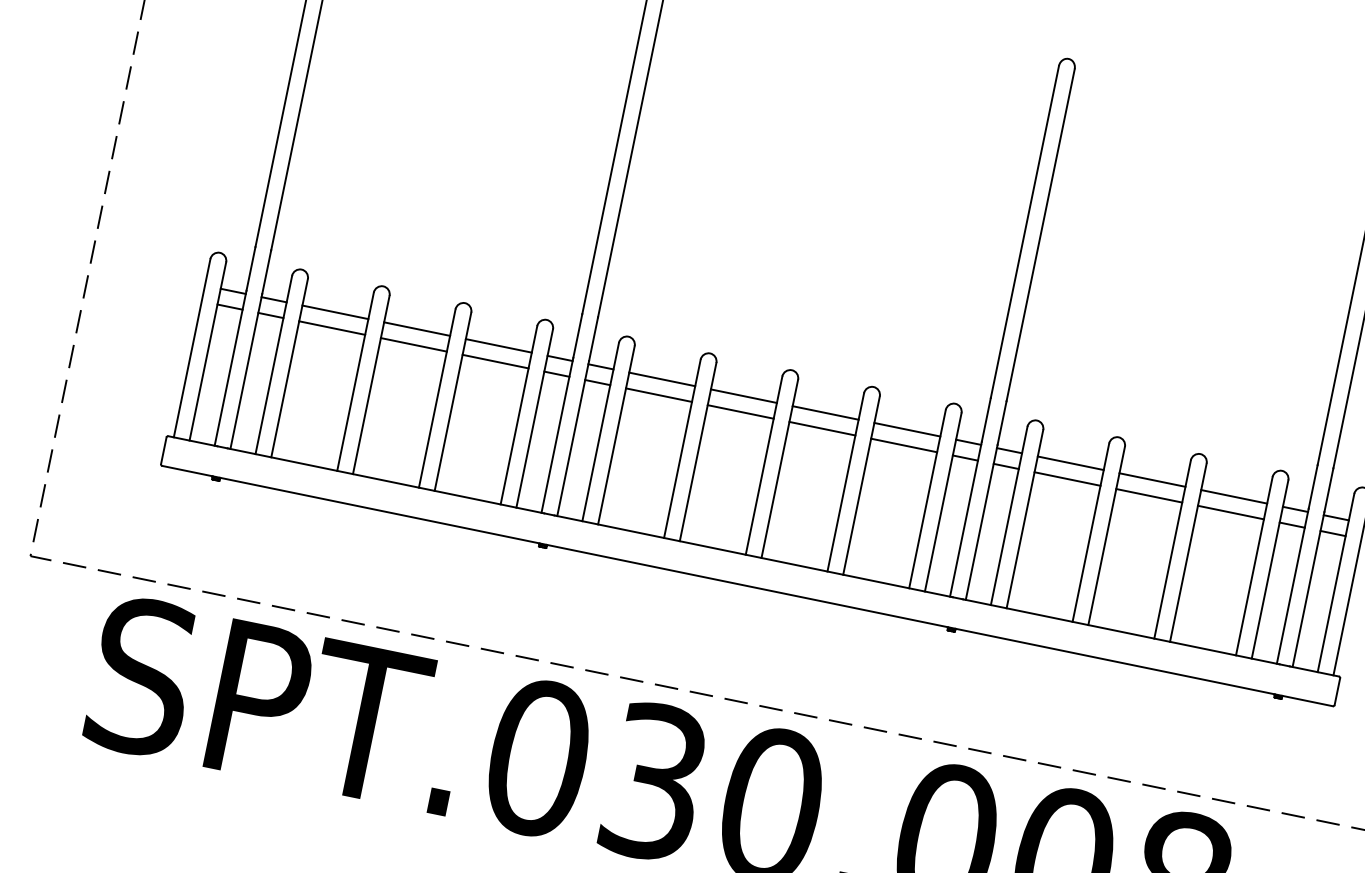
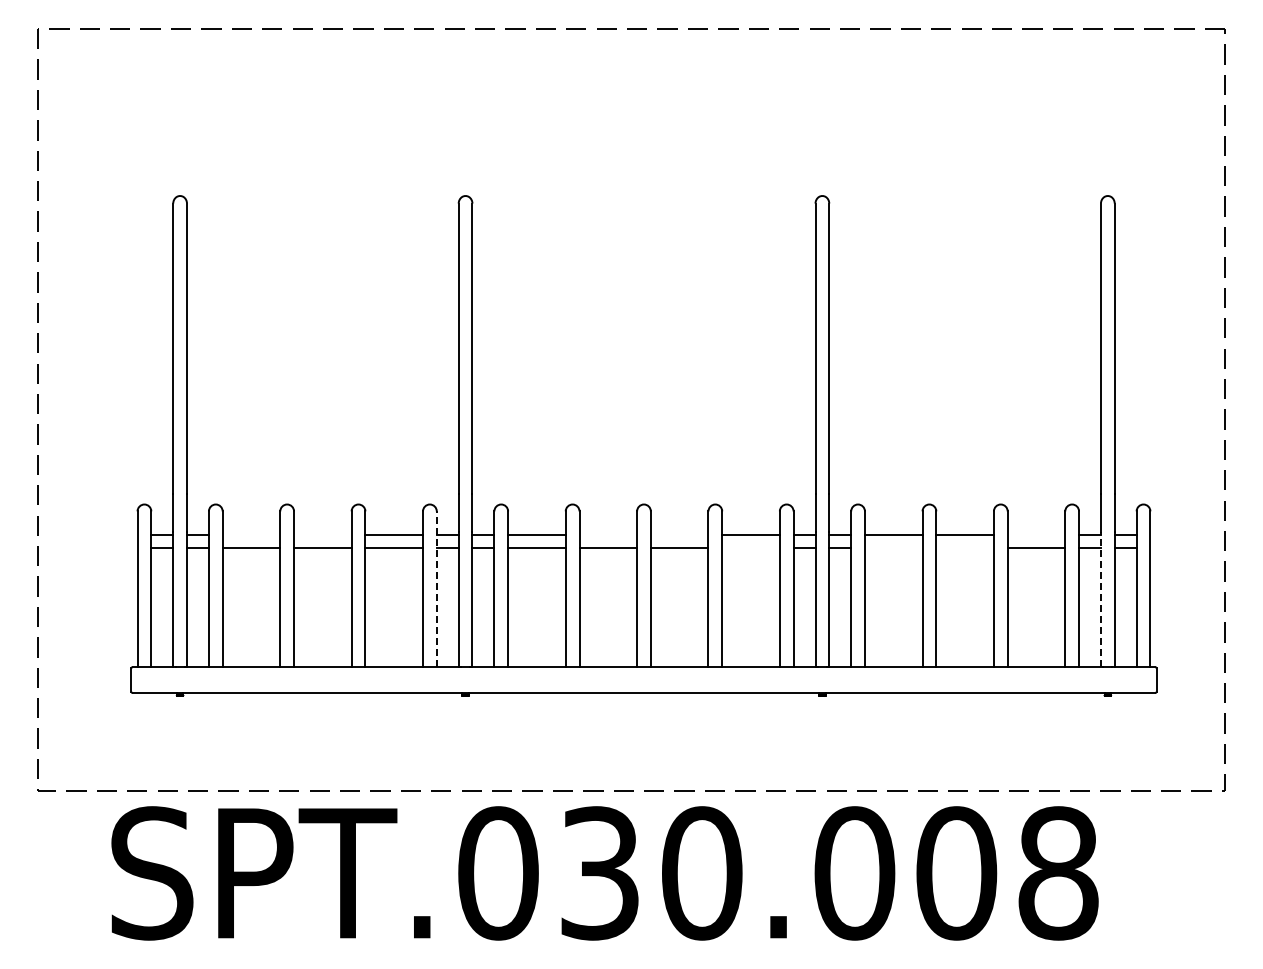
line: (335, 312) -> (251, 534), removed
line: (416, 329) -> (322, 534), removed
line: (744, 396) -> (608, 534), removed
line: (825, 412) -> (679, 534), removed
line: (534, 418) -> (436, 589), solid -> dashed
line: (903, 445) -> (750, 548), removed
line: (1067, 479) -> (893, 548), removed
line: (1148, 495) -> (964, 548), removed
line: (1234, 496) -> (1036, 534), removed
line: (1292, 586) -> (1100, 599), solid -> dashed

